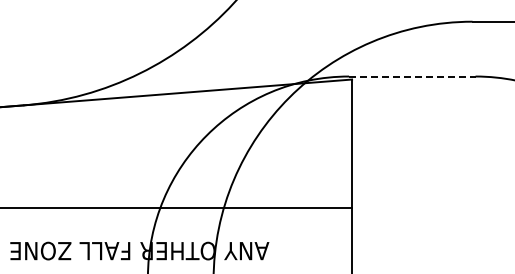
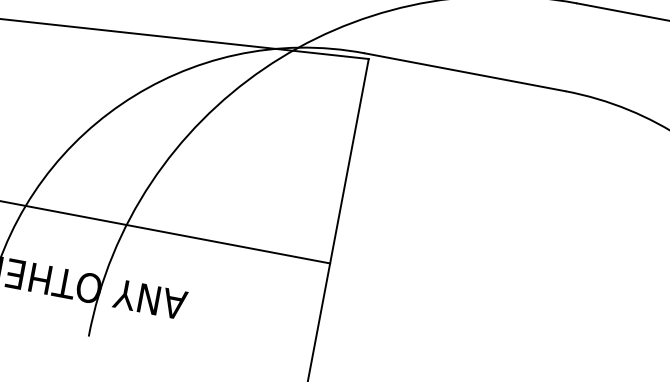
line: (412, 76) -> (465, 72), dashed -> solid

